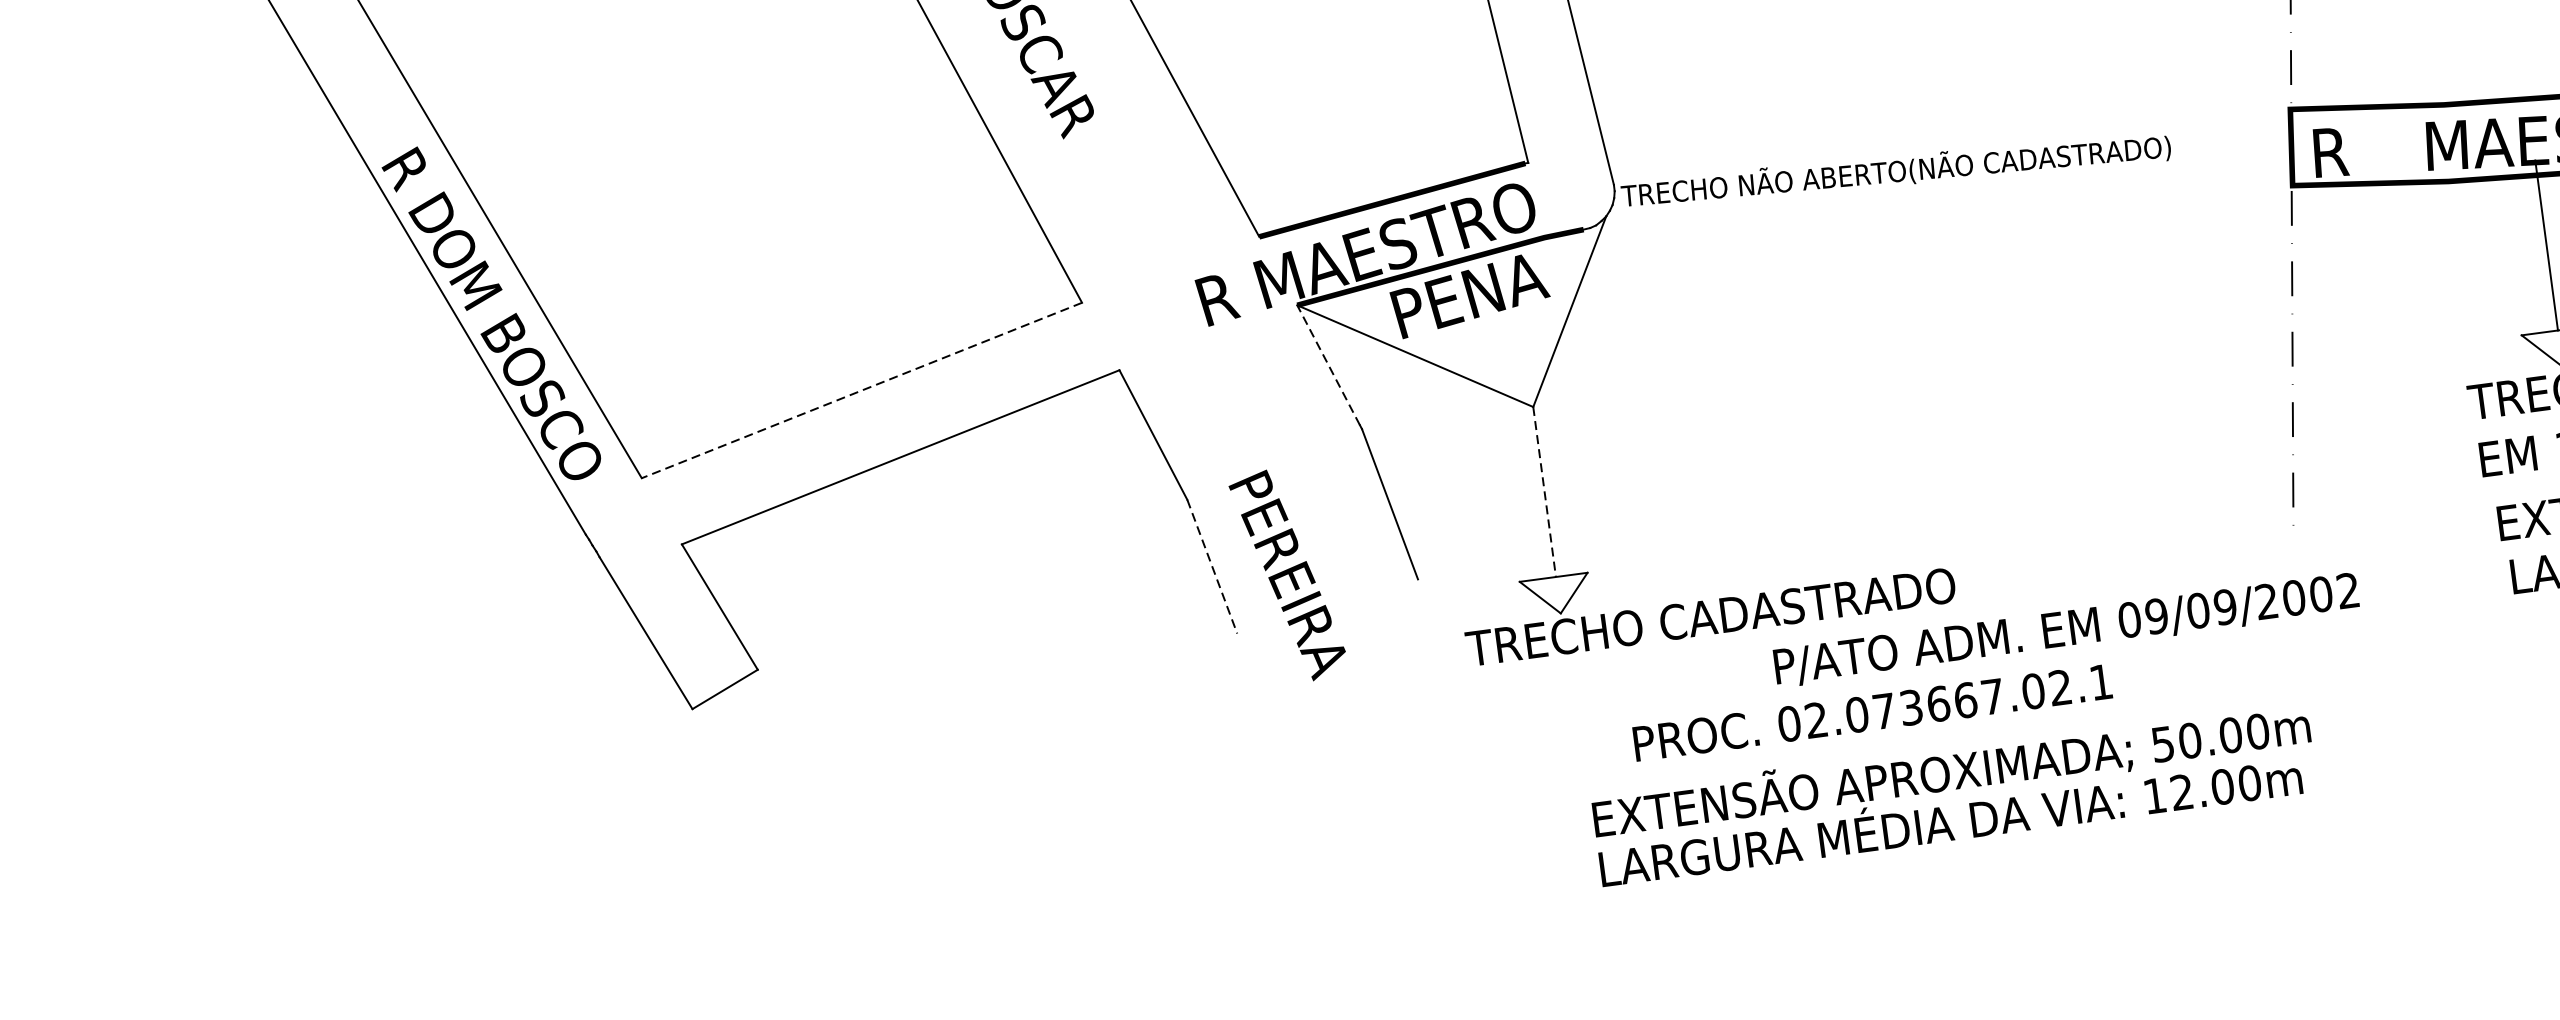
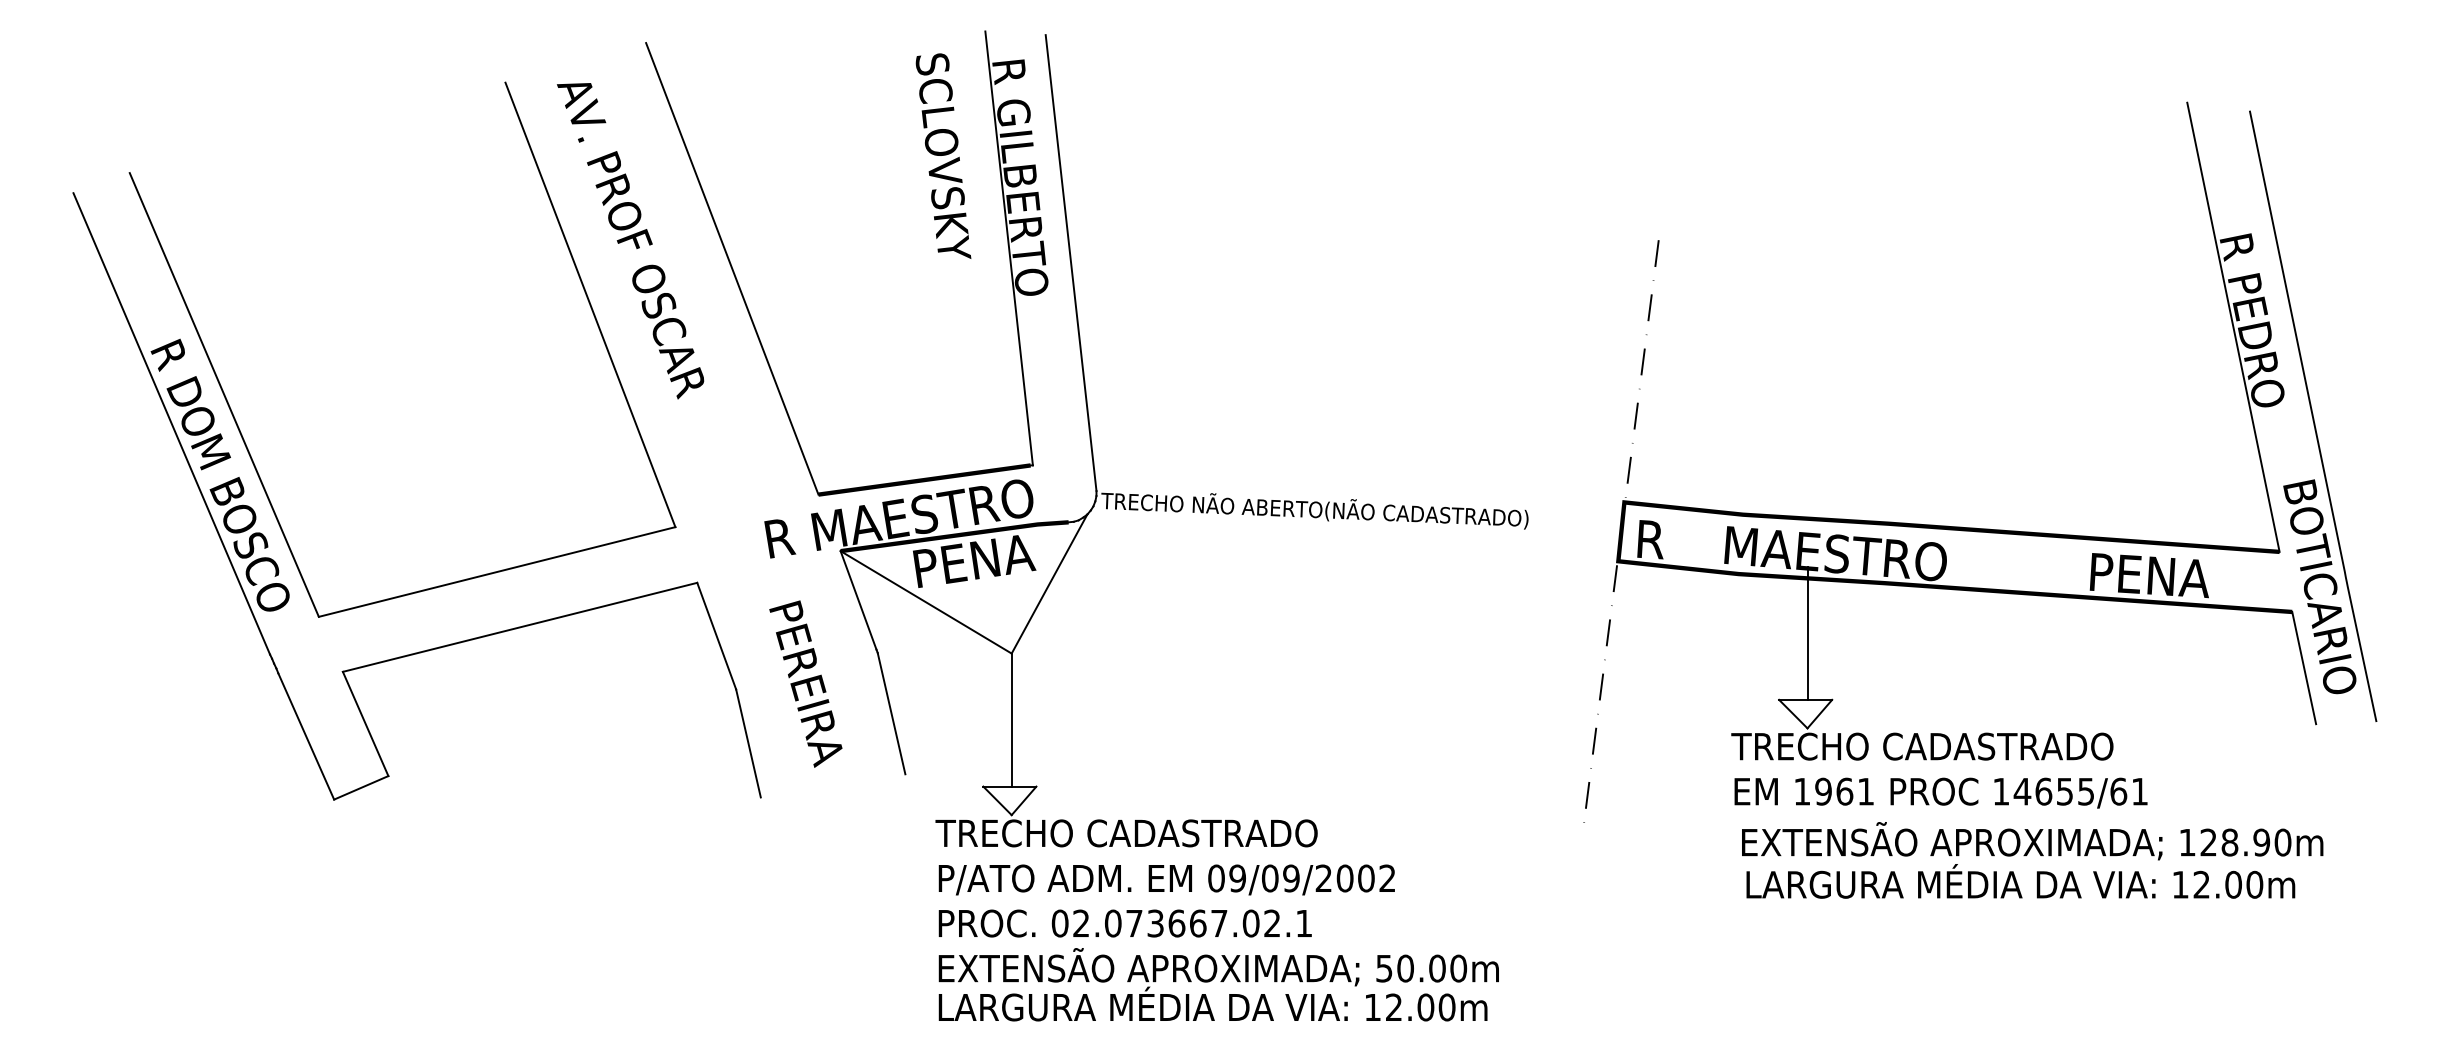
line: (1328, 365) -> (858, 600), dashed -> solid
line: (862, 391) -> (497, 572), dashed -> solid
line: (1544, 492) -> (1011, 720), dashed -> solid
line: (1212, 566) -> (748, 743), dashed -> solid
text: (1287, 574) -> (805, 683), moved
text: (2065, 629) -> (1166, 879), moved
text: (1871, 712) -> (1124, 923), moved
text: (1953, 792) -> (1218, 984), moved

